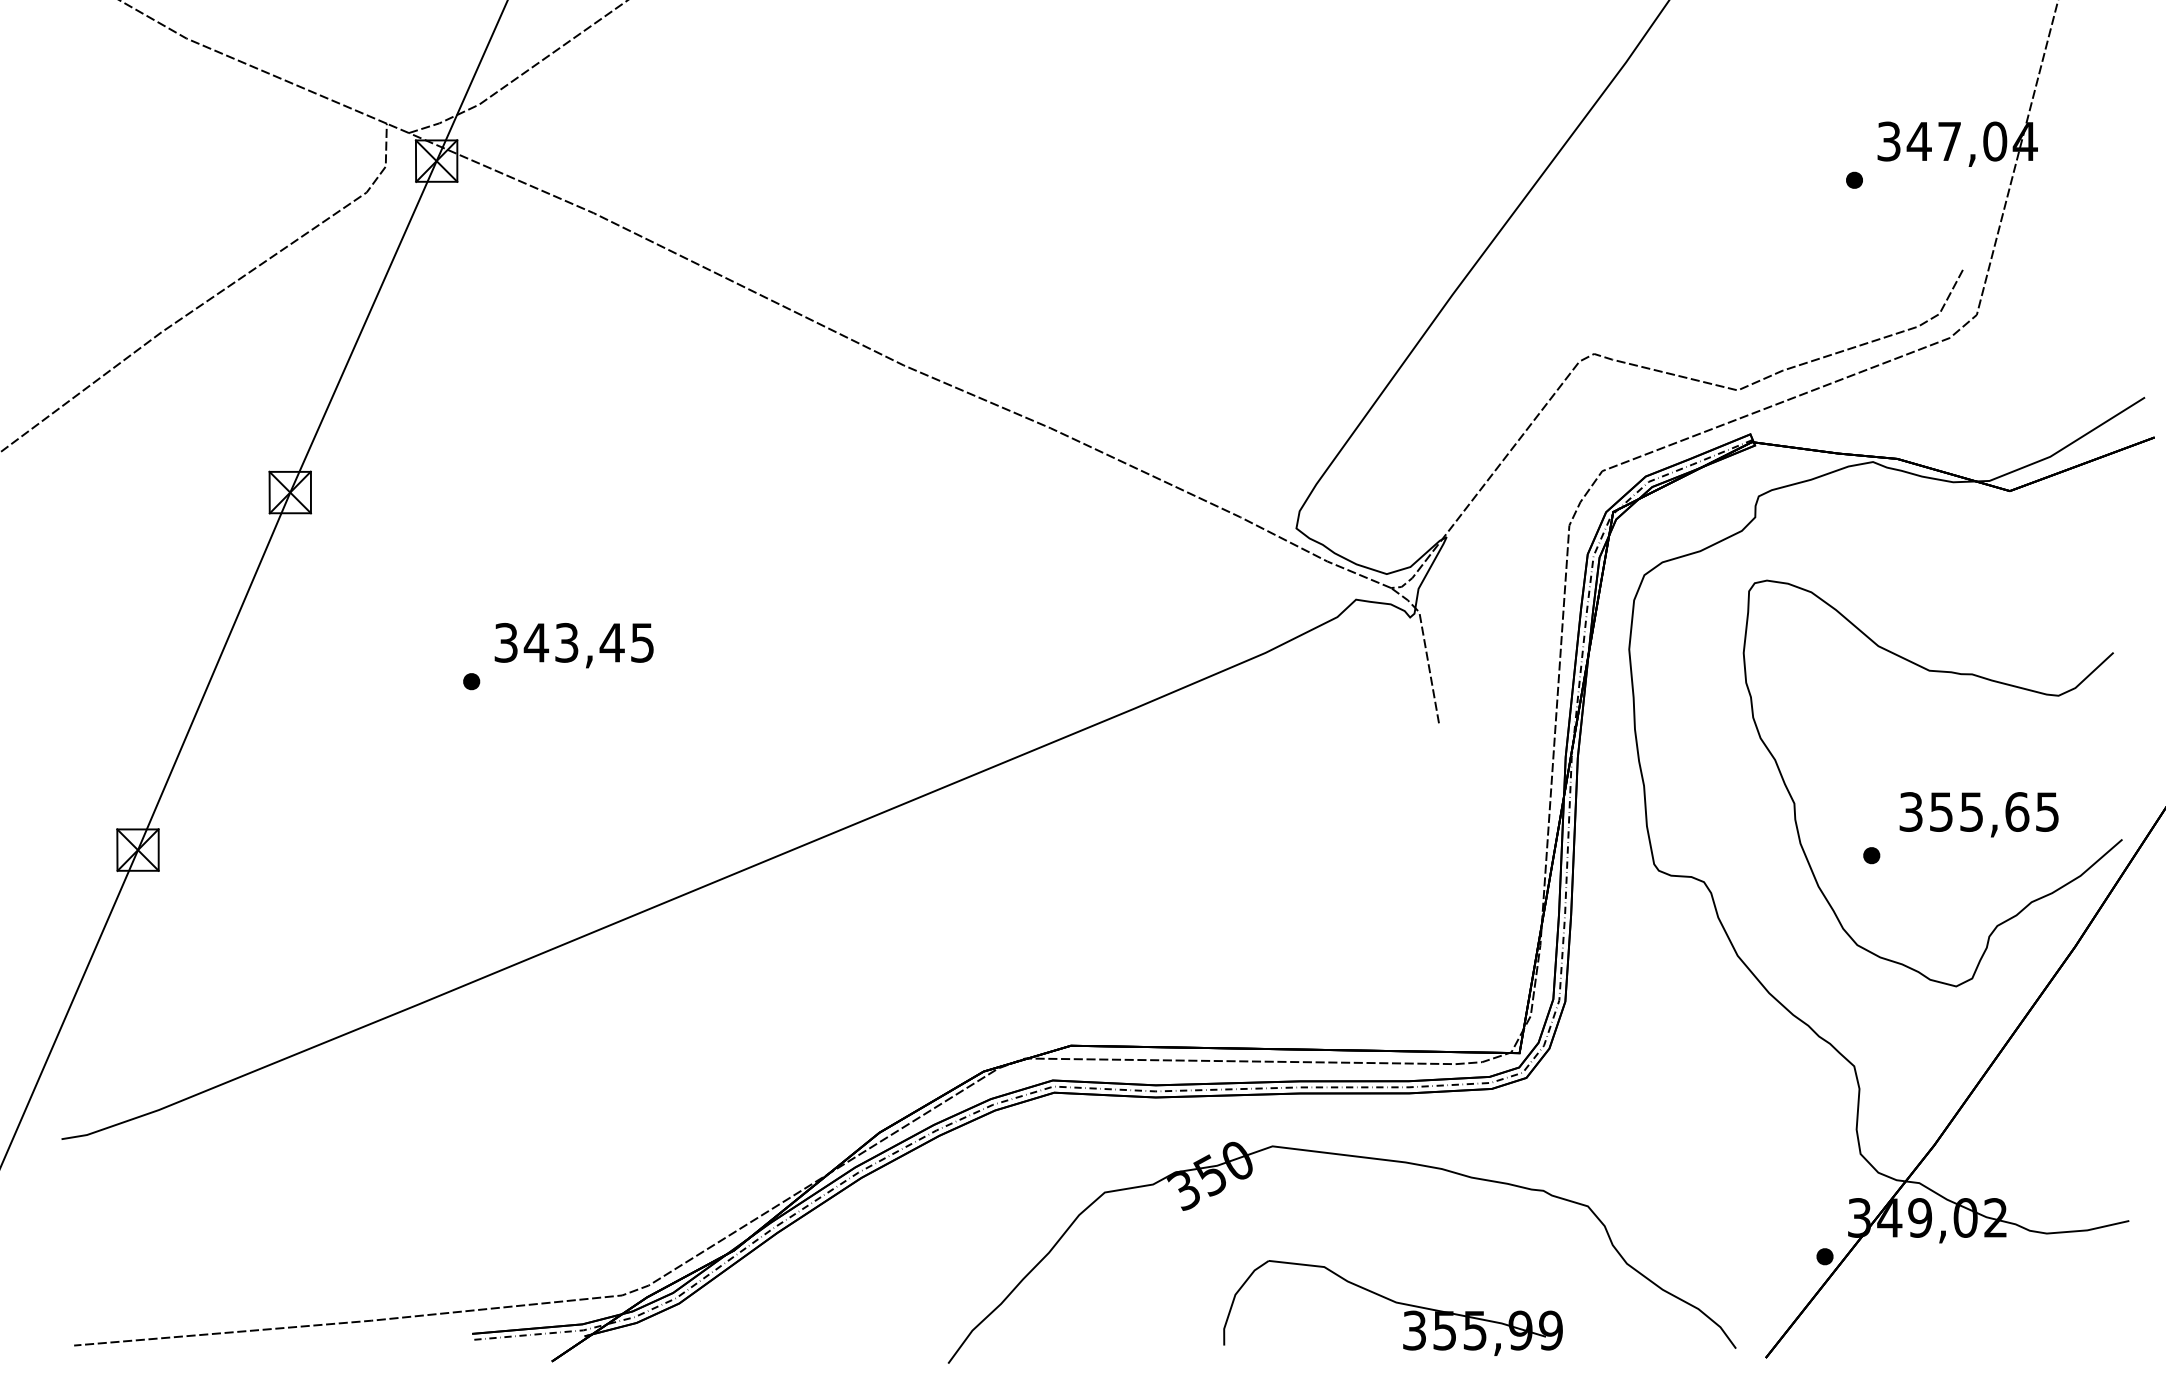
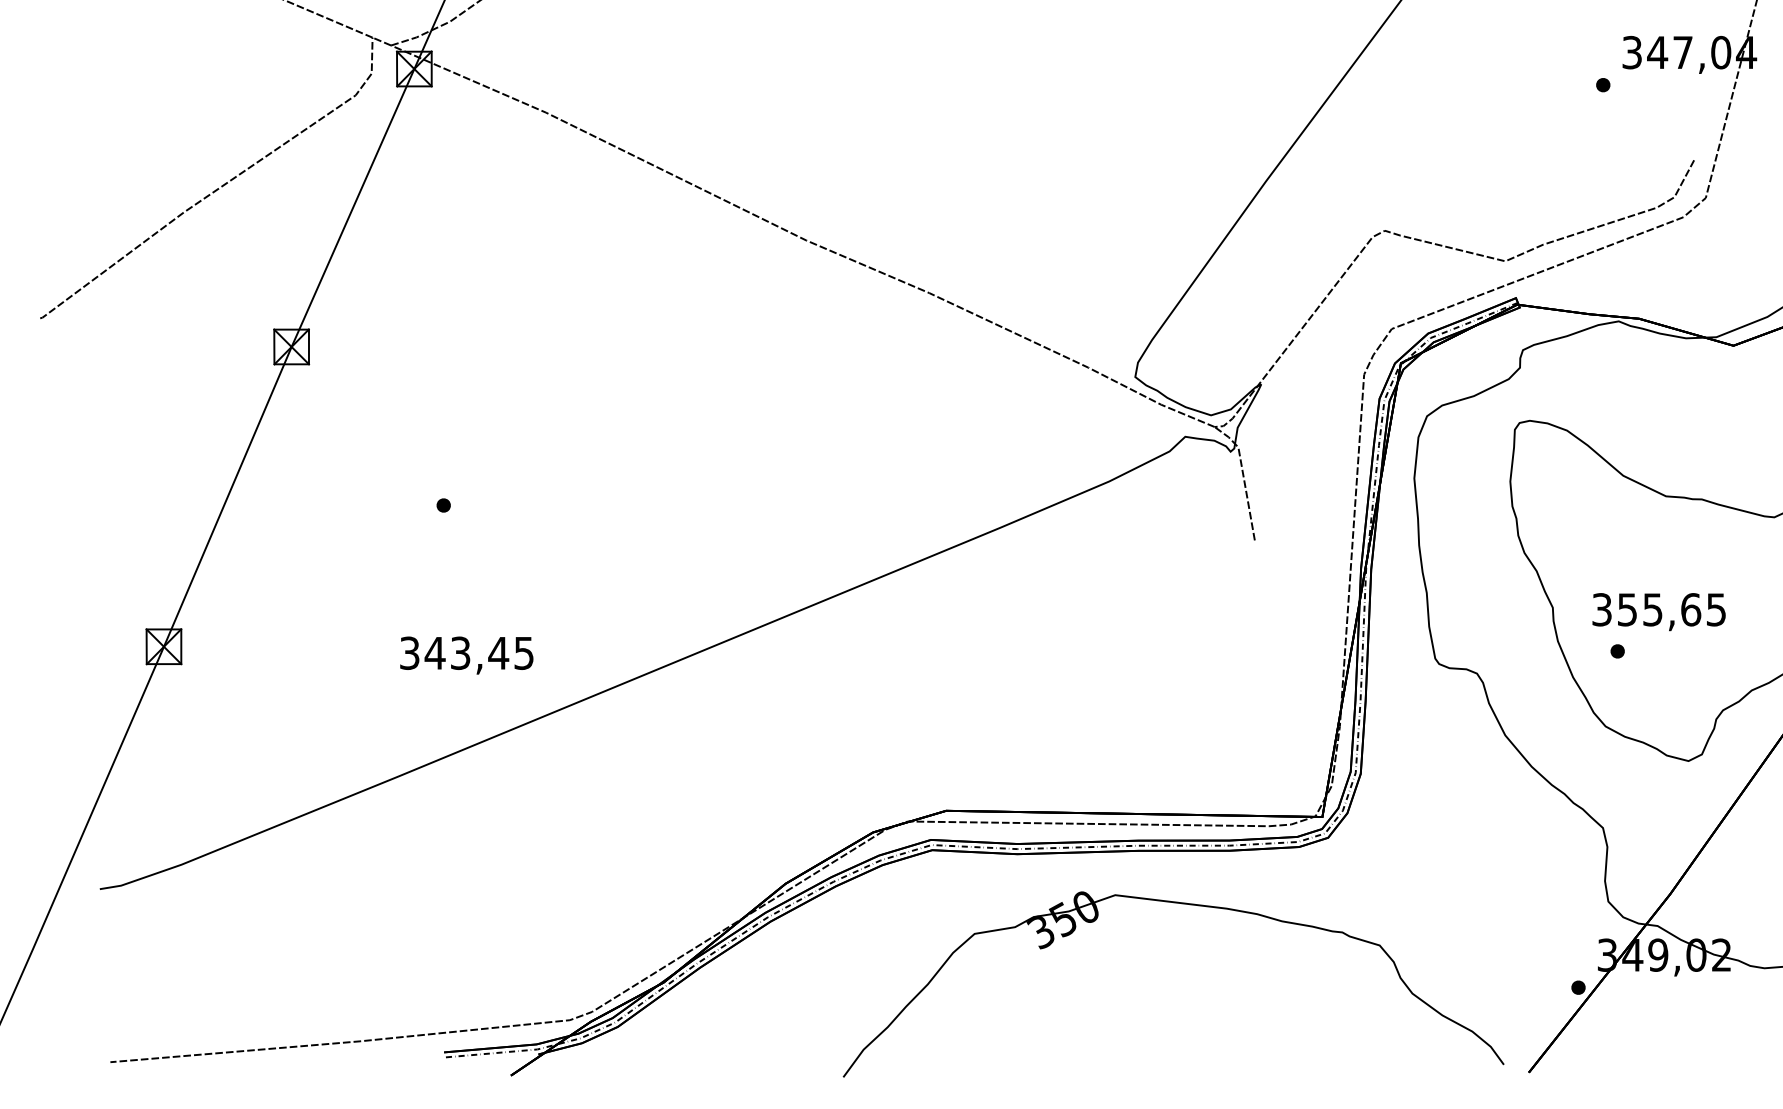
text: (573, 645) -> (466, 655), moved
text: (1978, 814) -> (1658, 611), moved
part: (1392, 1307) -> (1215, 1030), removed

